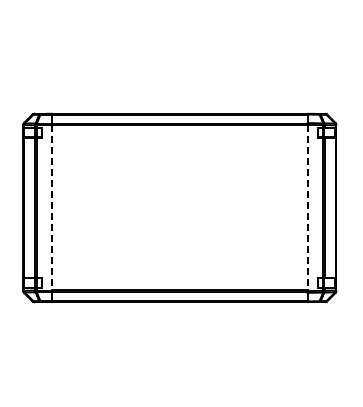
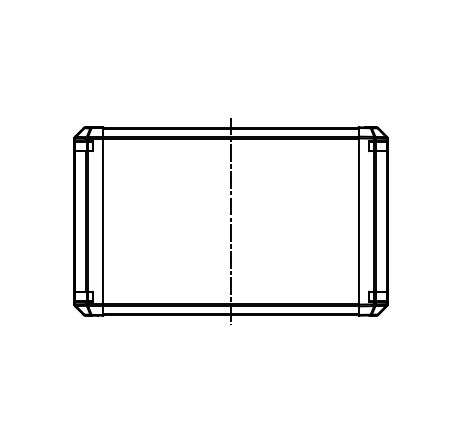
line: (52, 207) -> (103, 221), dashed -> solid
line: (179, 207) -> (230, 221), added
line: (307, 207) -> (358, 221), dashed -> solid

